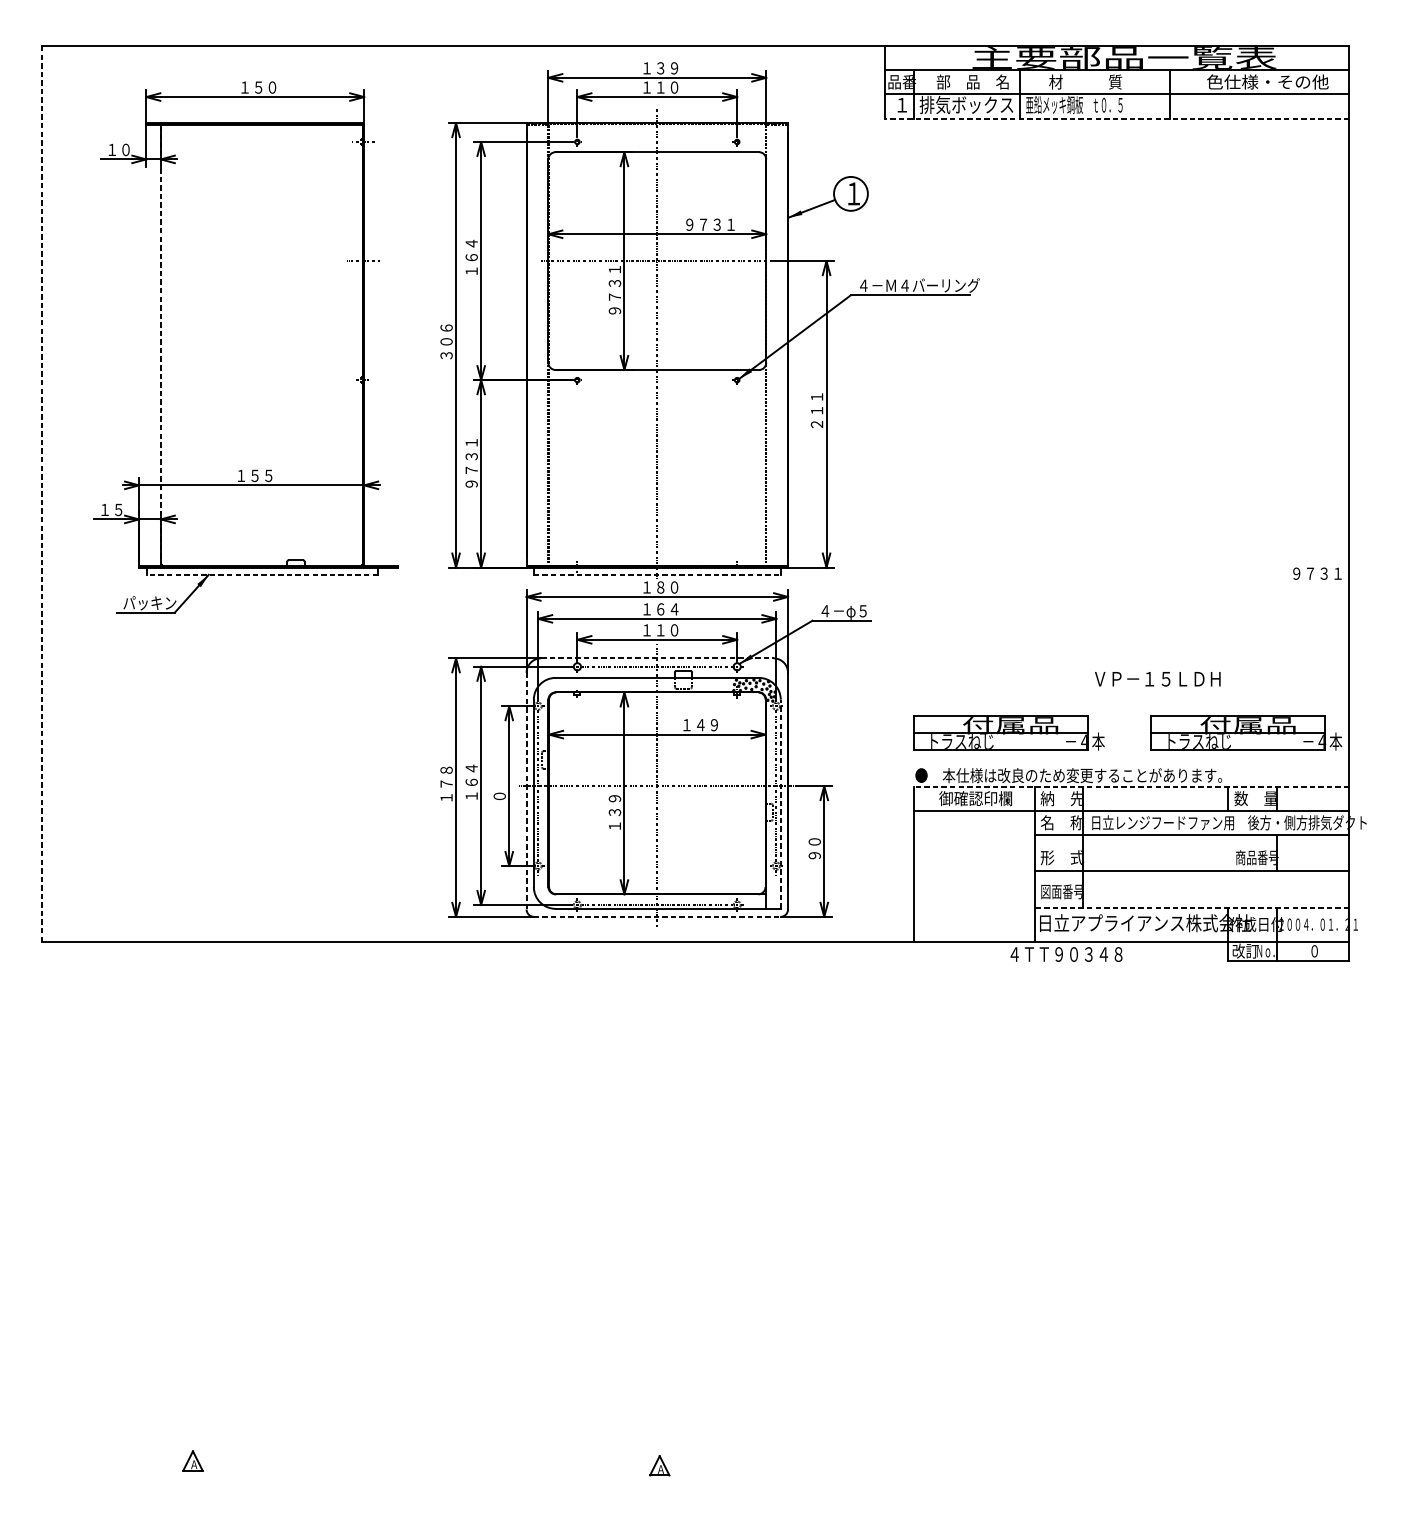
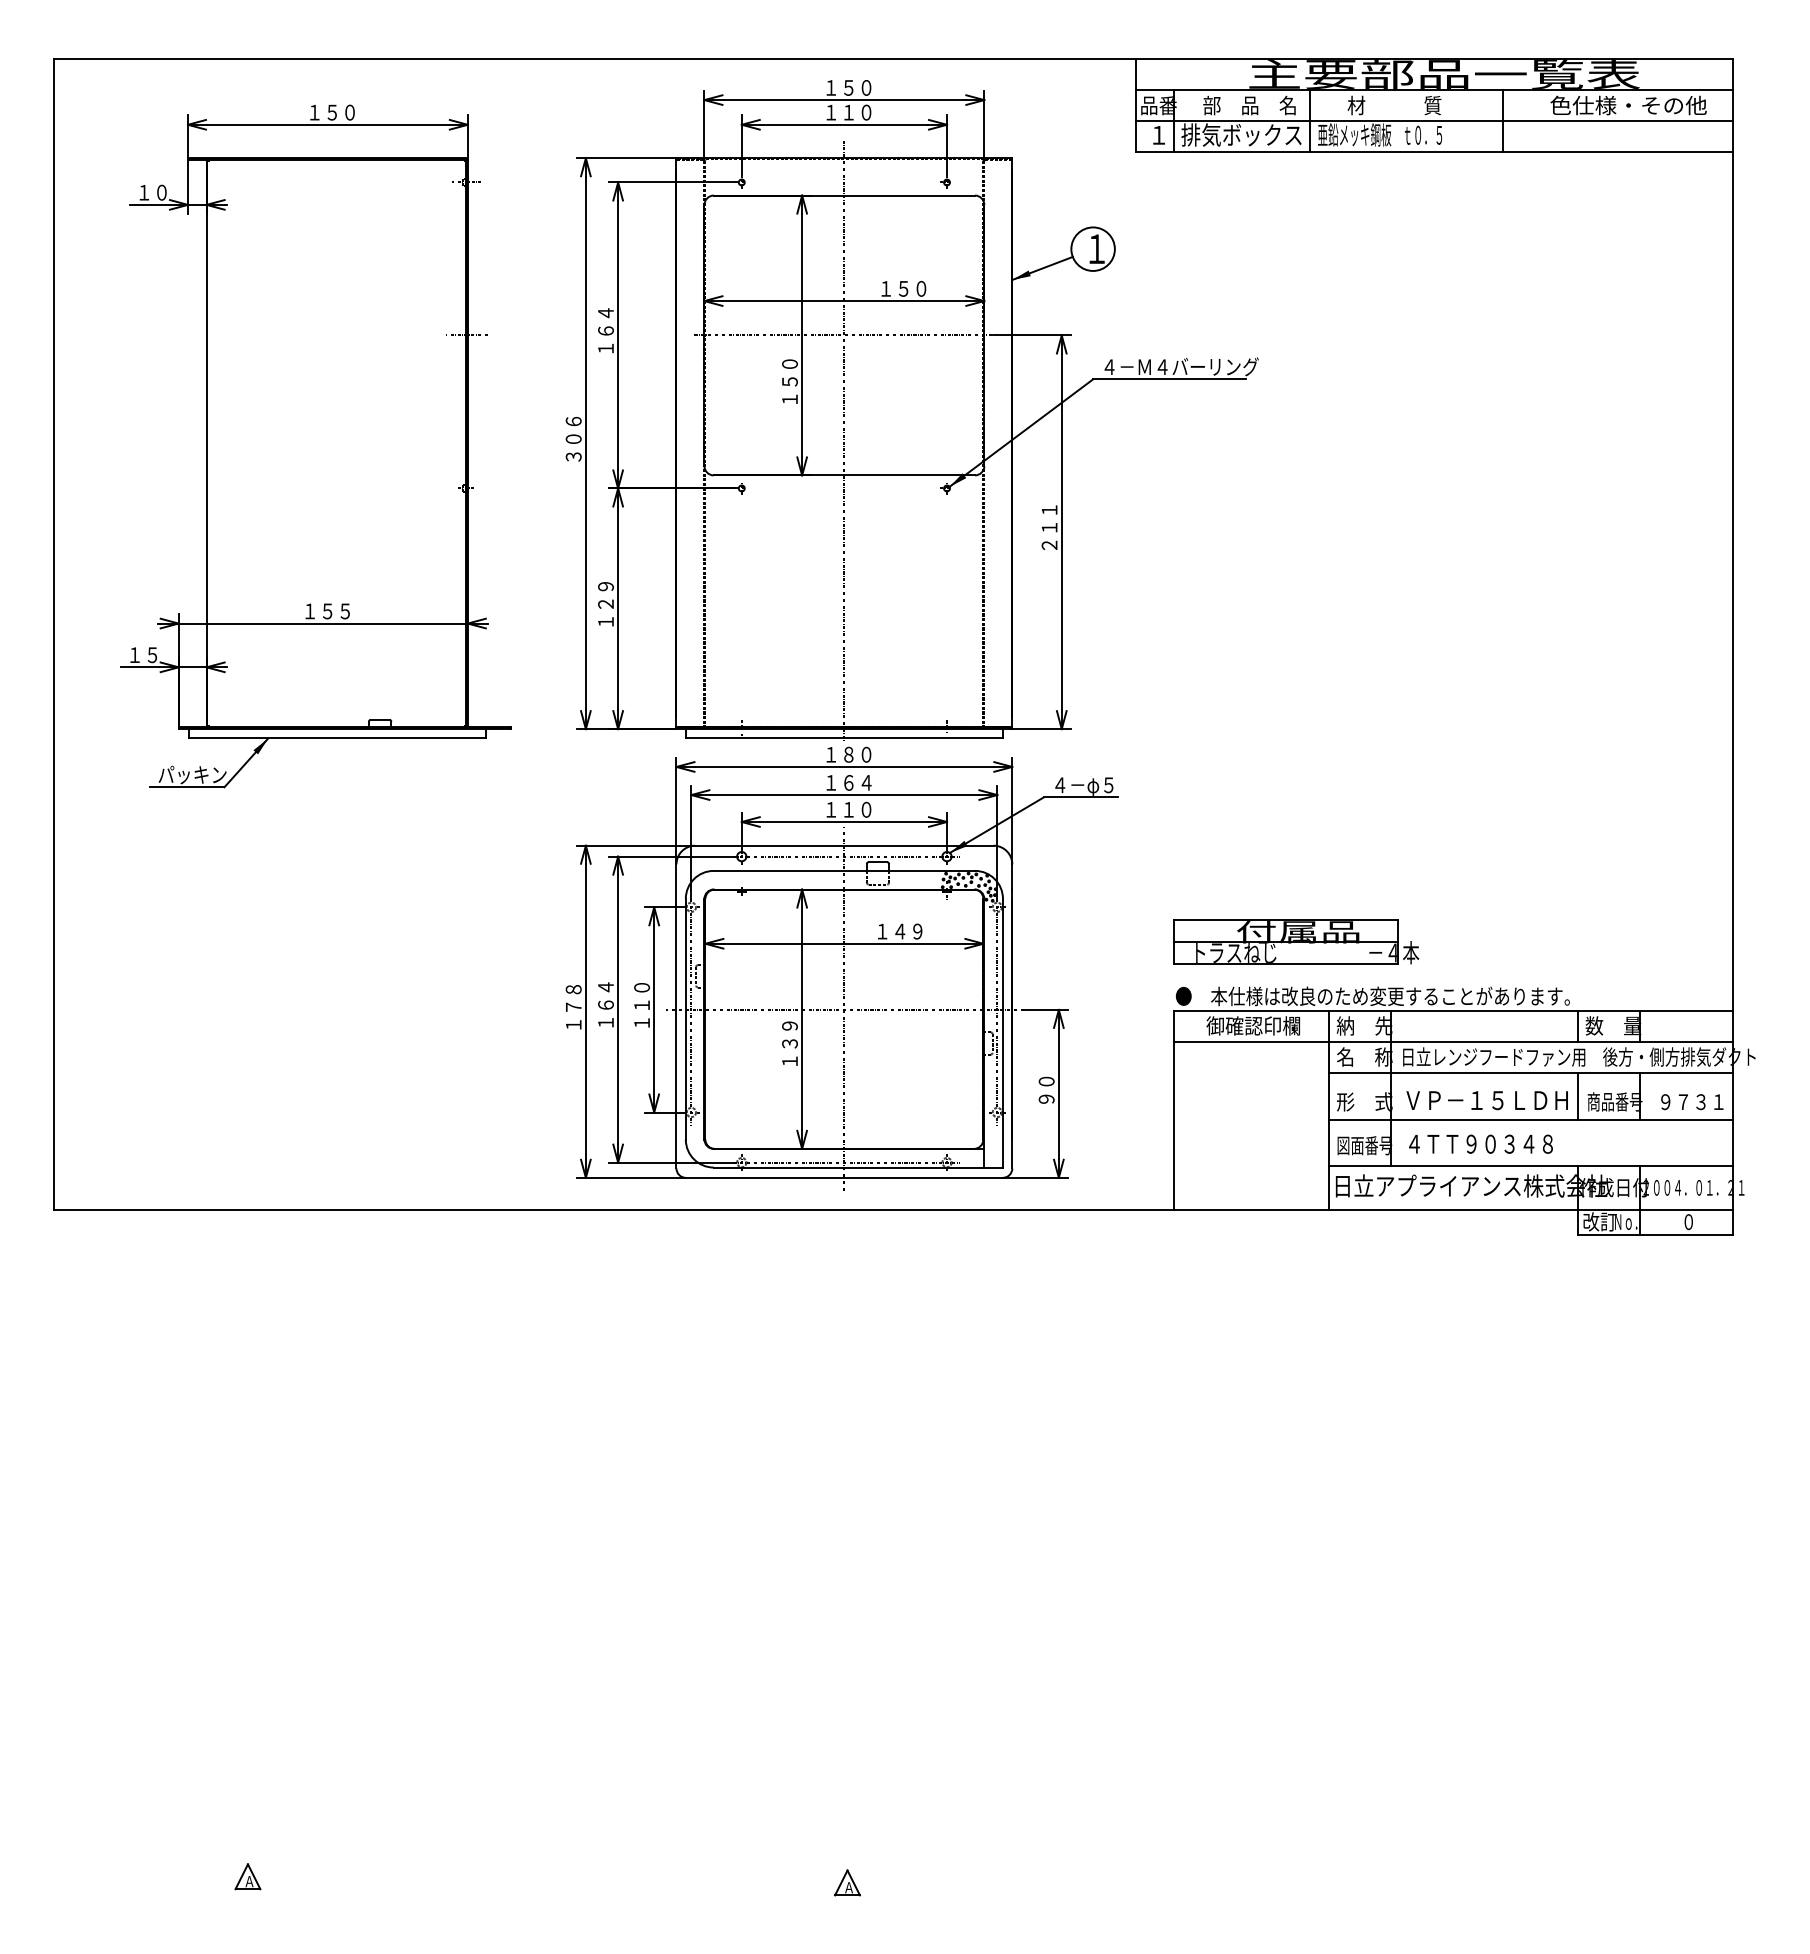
text: (667, 68) -> (857, 87), １３９ -> １５０
line: (1116, 118) -> (1434, 152), dashed -> solid
text: (710, 224) -> (912, 288), ９７３１ -> １５０
text: (614, 289) -> (789, 372), ９７３１ -> １５０
line: (160, 345) -> (206, 443), dashed -> solid
text: (471, 463) -> (605, 595), ９７３１ -> １２９
line: (42, 493) -> (54, 634), dashed -> solid
line: (261, 574) -> (336, 738), dashed -> solid
line: (657, 574) -> (844, 738), dashed -> solid
text: (1317, 574) -> (1692, 1102), moved
line: (657, 658) -> (844, 845), dashed -> solid
text: (1157, 679) -> (1486, 1100), moved
part: (1246, 732) -> (1601, 941), removed
text: (500, 782) -> (642, 1005), ０ -> １１０
line: (1131, 786) -> (1453, 1010), dashed -> solid
line: (526, 791) -> (676, 1016), dashed -> solid
line: (780, 803) -> (1002, 1032), dashed -> solid
line: (1228, 852) -> (1577, 1095), added
line: (1191, 908) -> (1530, 1166), dashed -> solid
line: (657, 916) -> (844, 1177), dashed -> solid
text: (1066, 953) -> (1480, 1143), moved

